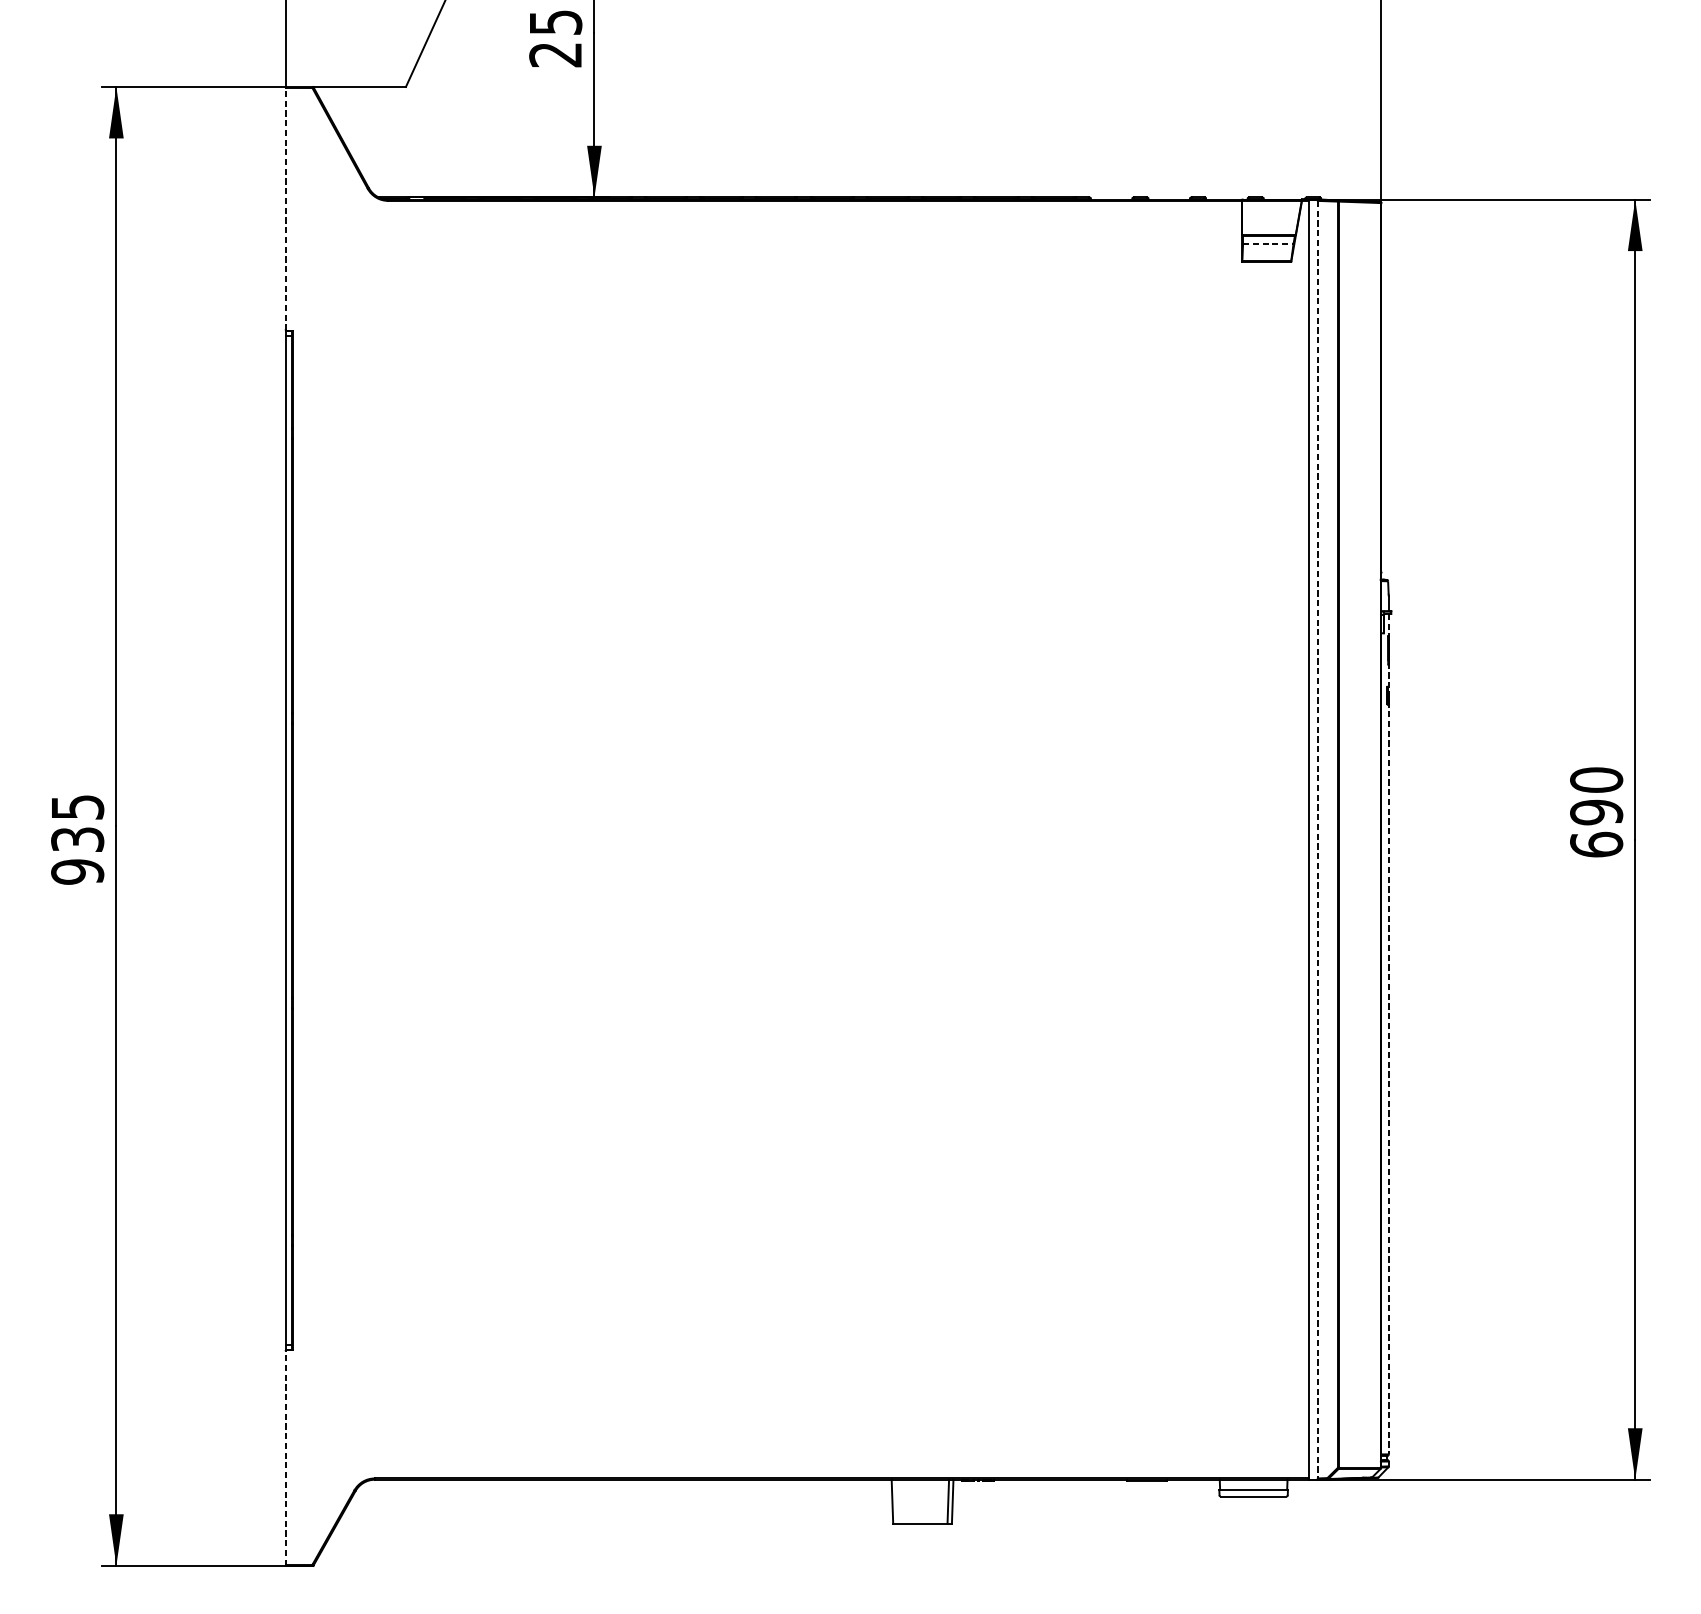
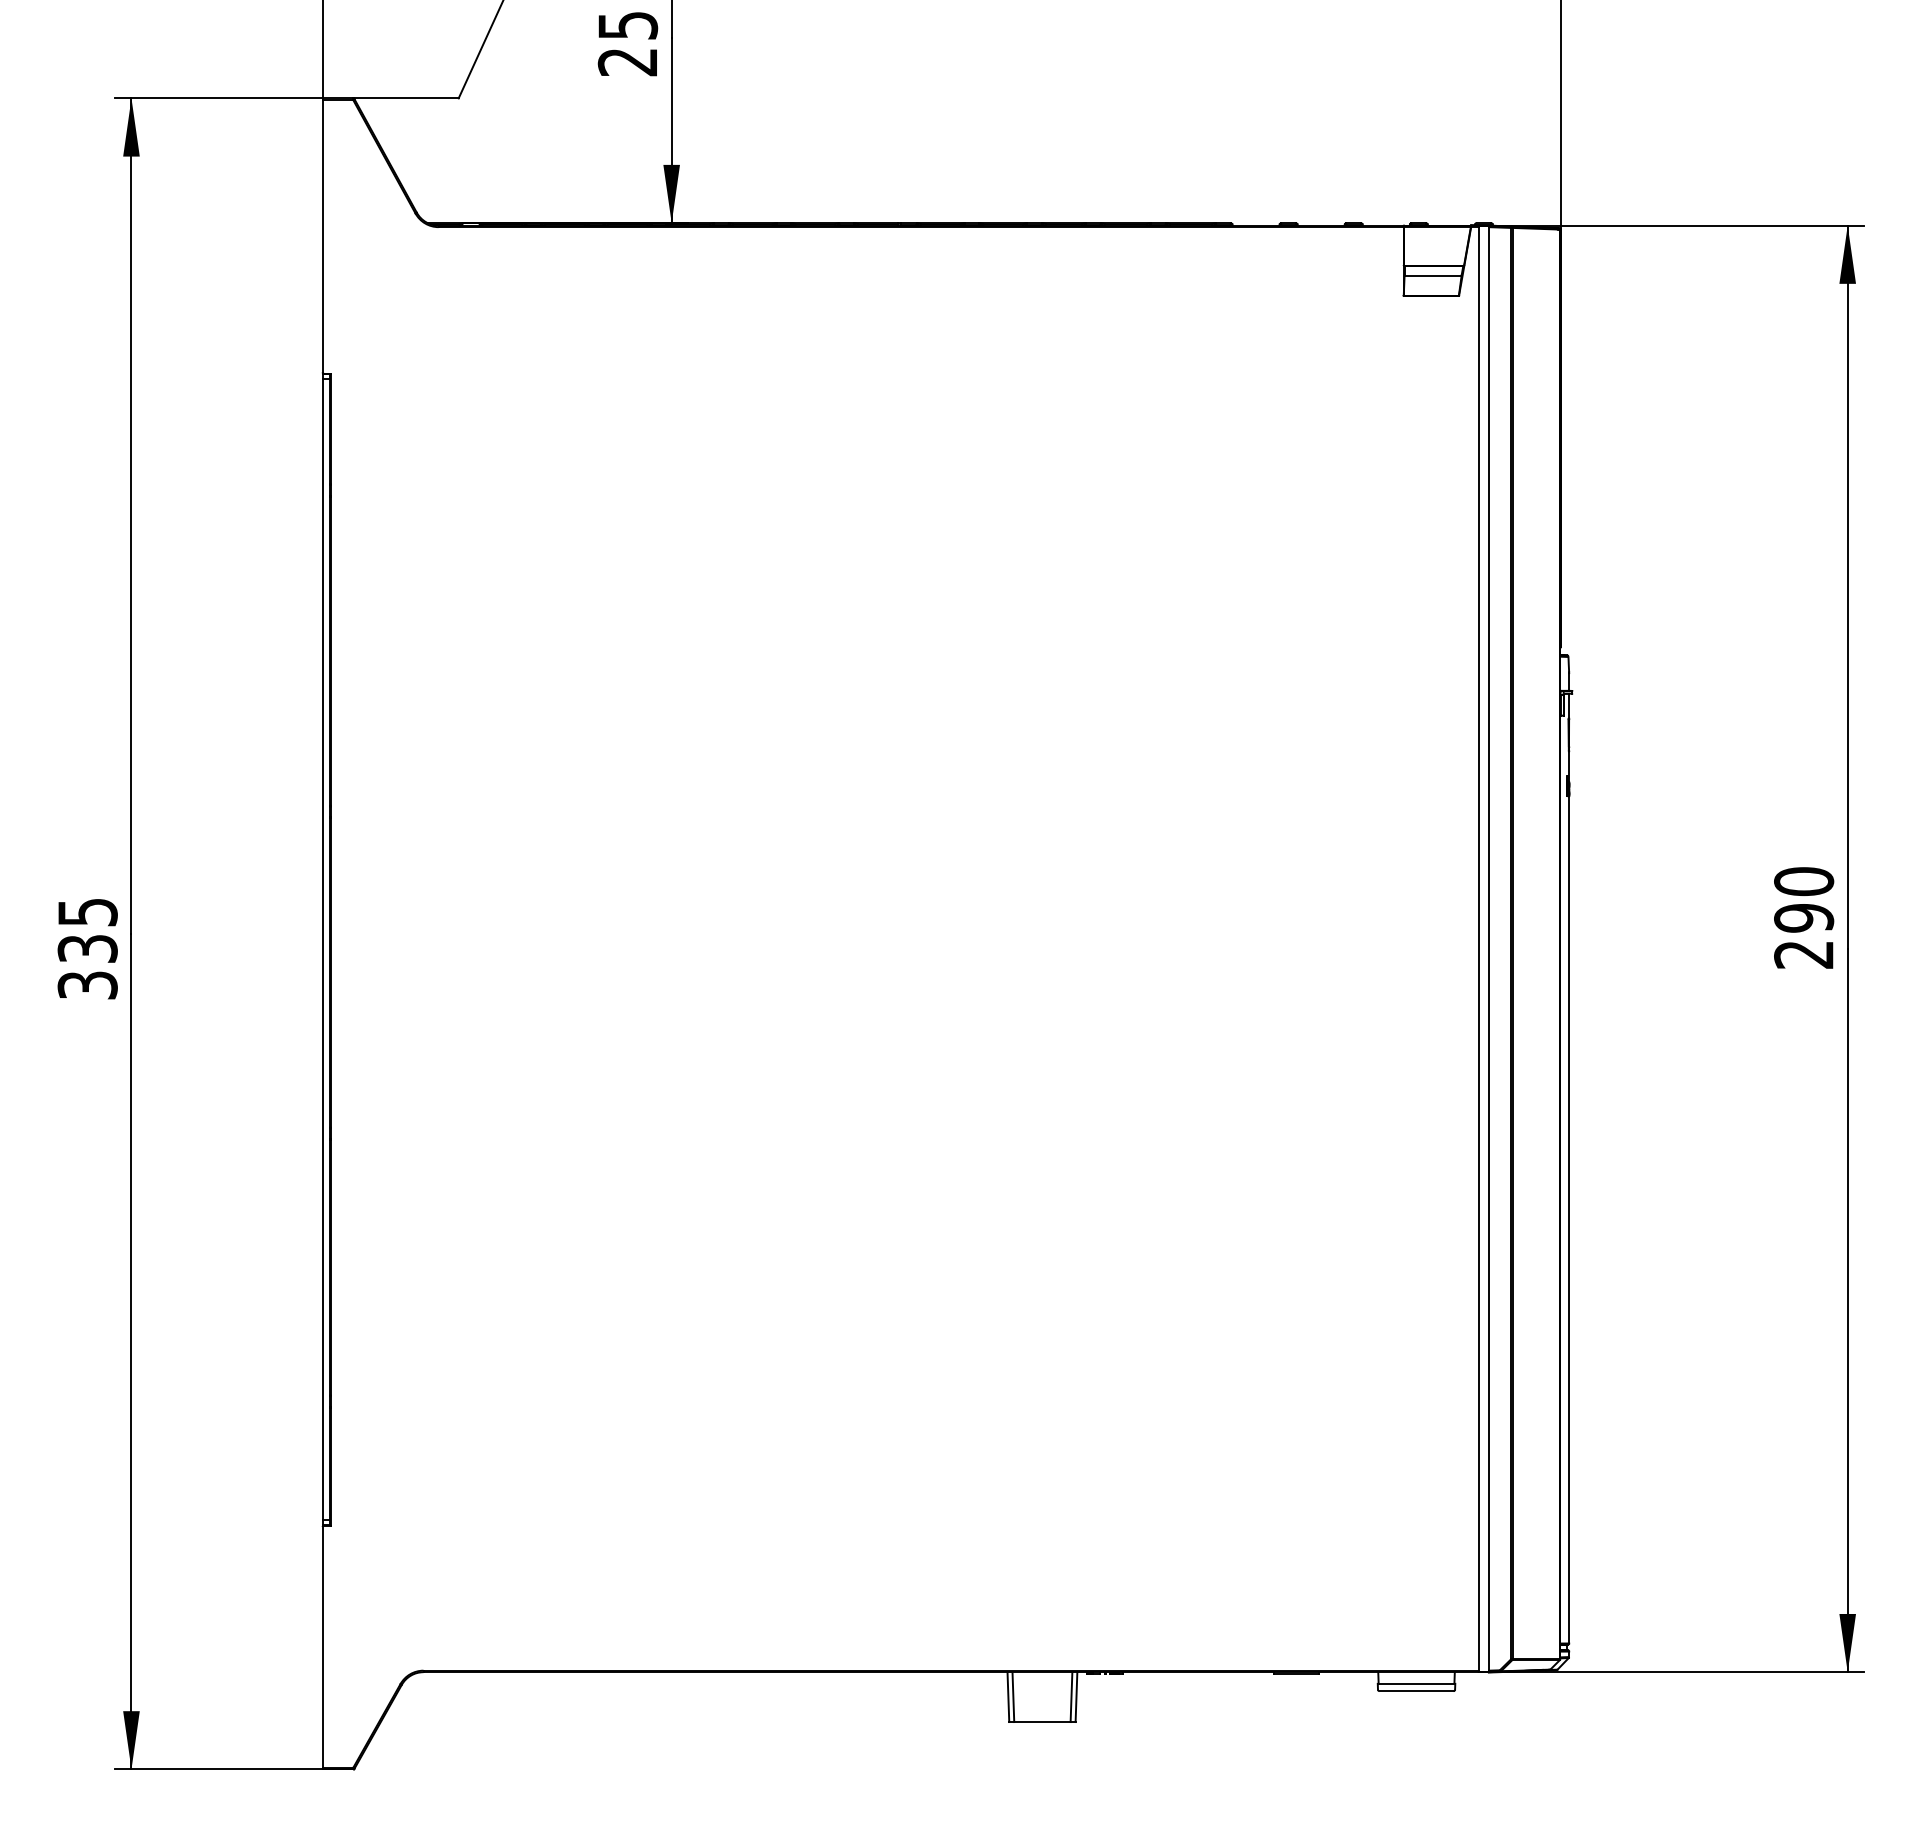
line: (285, 209) -> (322, 236), dashed -> solid
line: (1268, 243) -> (1433, 275), dashed -> solid
line: (1318, 839) -> (1489, 948), dashed -> solid
text: (1596, 844) -> (1804, 954), 690 -> 290
text: (77, 872) -> (87, 985), 935 -> 335
line: (1389, 1034) -> (1569, 1168), dashed -> solid
line: (285, 1457) -> (322, 1647), dashed -> solid
line: (896, 1502) -> (1013, 1697), added

